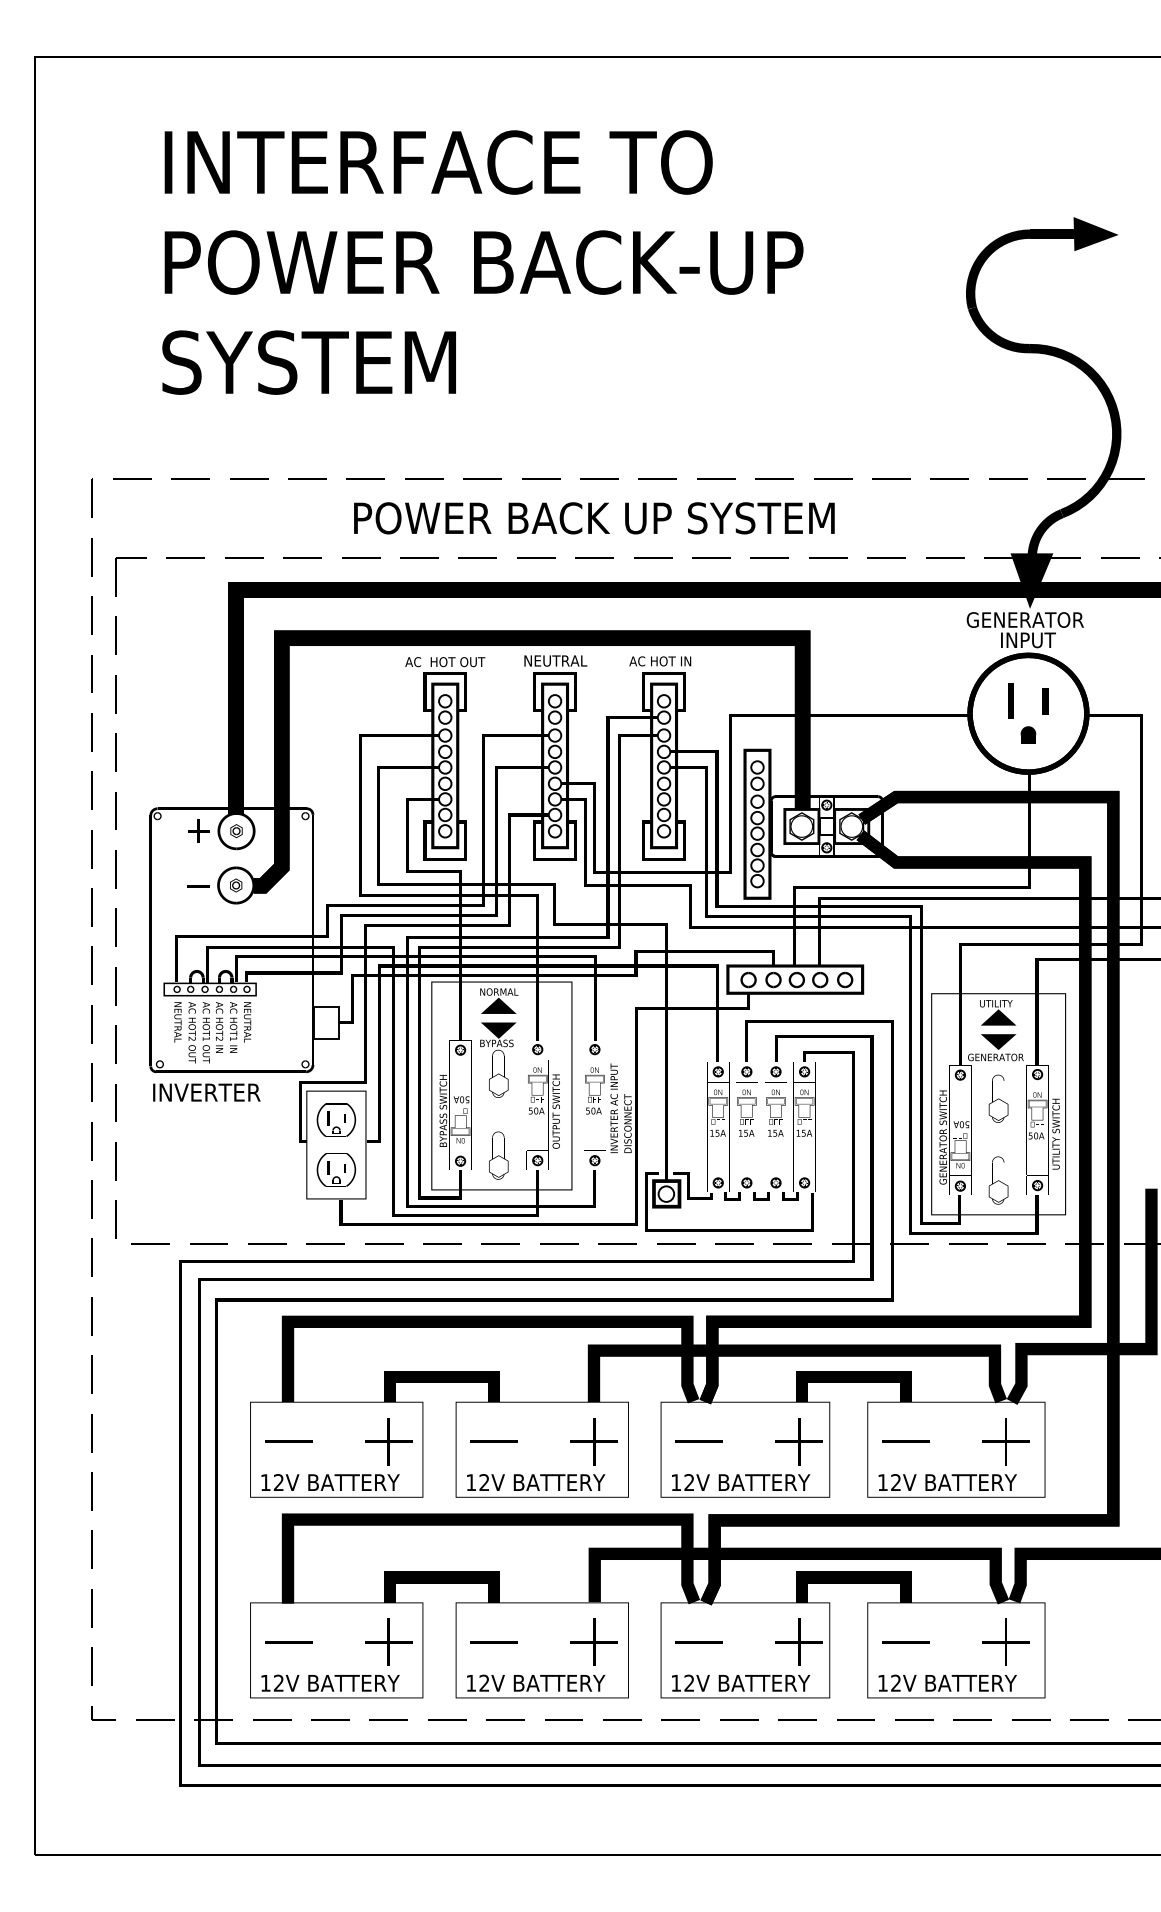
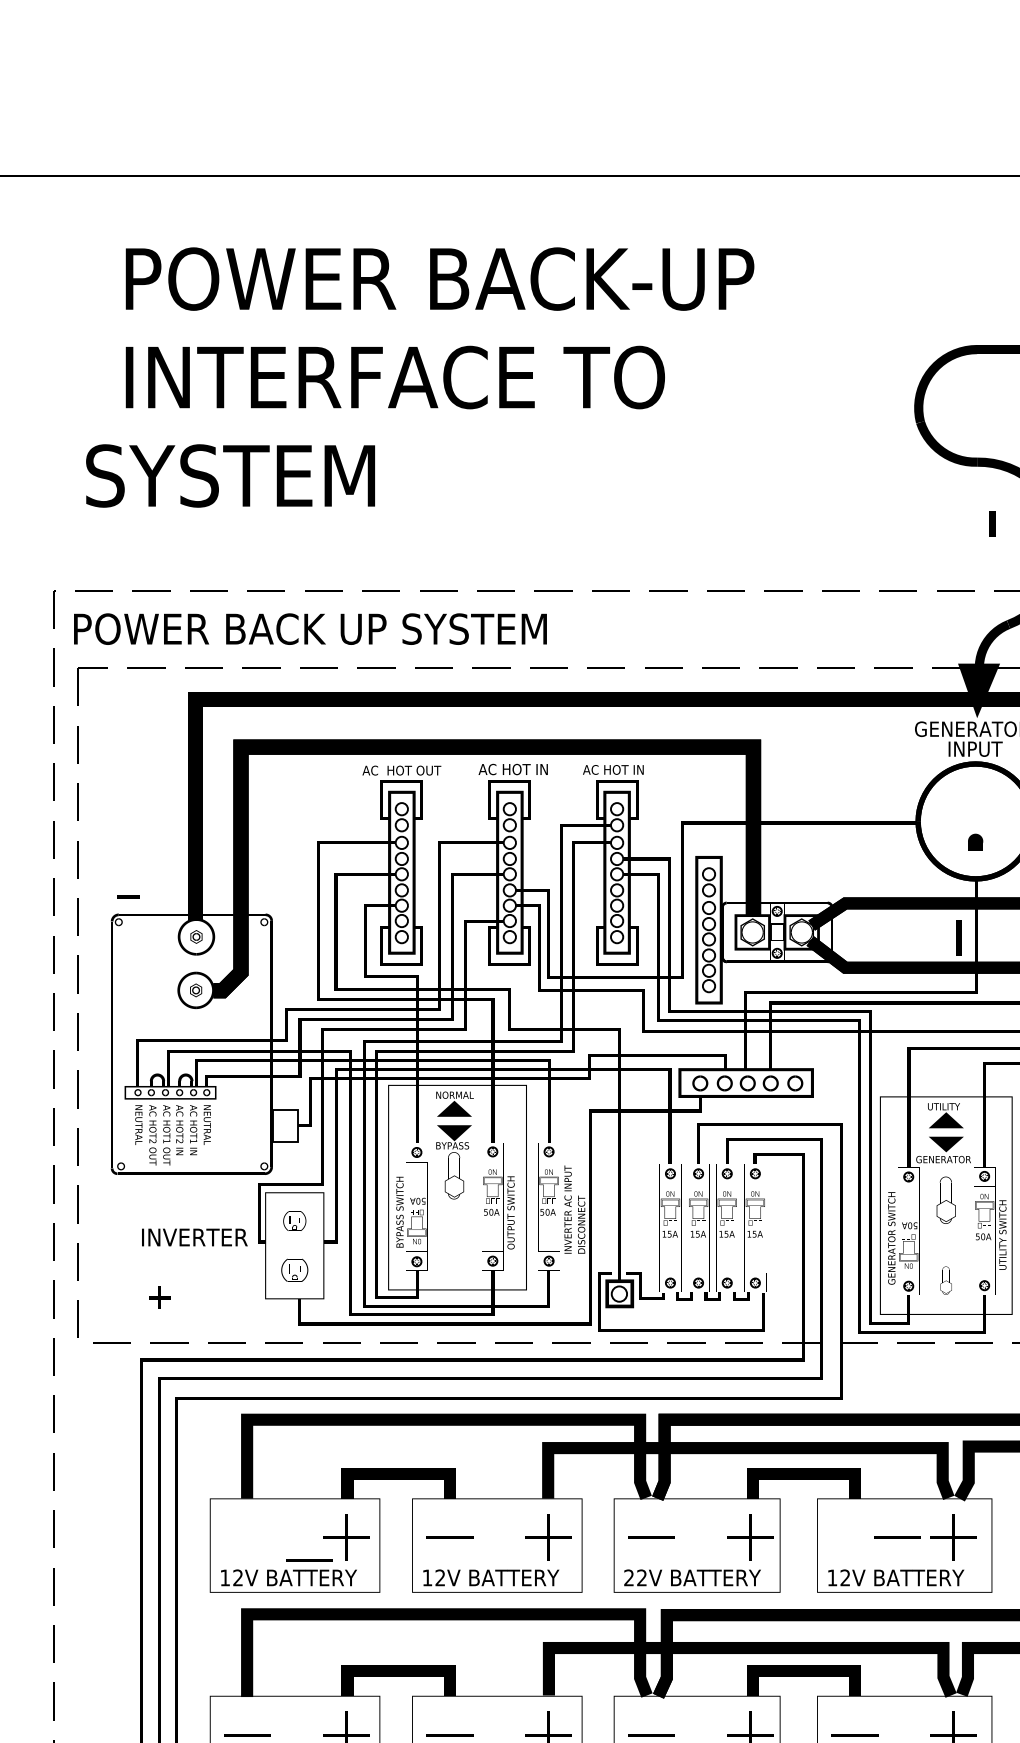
text: (487, 162) -> (443, 279), INTERFACE TO -> POWER BACK-UP
text: (487, 262) -> (443, 377), POWER BACK-UP -> INTERFACE TO
text: (308, 362) -> (229, 475), moved
text: (594, 518) -> (310, 629), moved
text: (558, 660) -> (513, 769), NEUTRAL -> AC HOT IN
line: (1010, 700) -> (957, 937), moved
line: (1045, 701) -> (992, 524), moved
part: (198, 830) -> (159, 1297), moved
line: (198, 886) -> (128, 896), moved
text: (206, 1092) -> (194, 1237), moved
part: (336, 1119) -> (294, 1220), size x0.6
part: (498, 1155) -> (454, 1256), removed
part: (336, 1169) -> (294, 1269), size x0.7
part: (998, 1180) -> (946, 1280), size x0.6
line: (288, 1441) -> (309, 1560), moved
line: (905, 1441) -> (896, 1537), moved
text: (675, 1482) -> (628, 1577), 12V -> 22V

